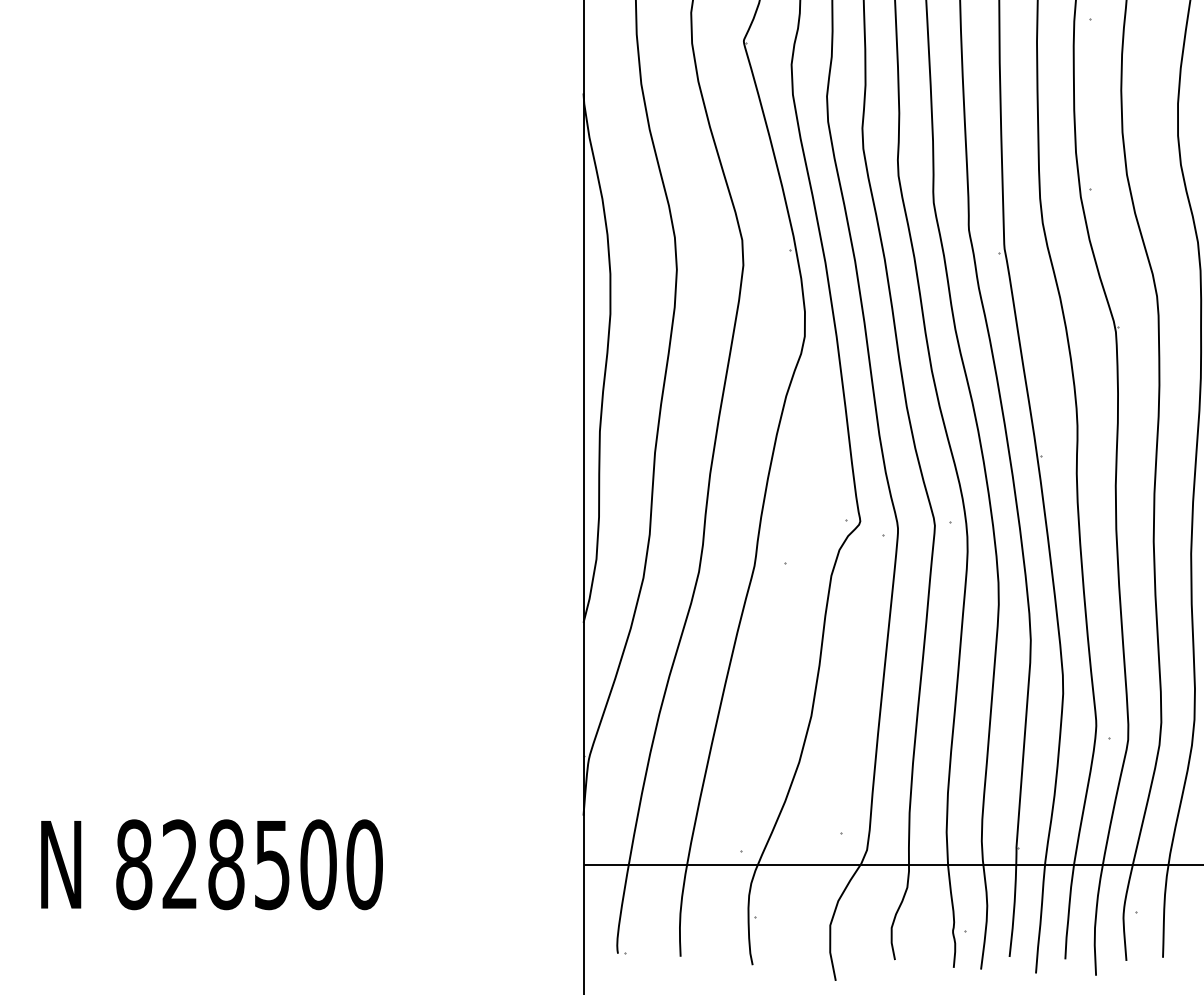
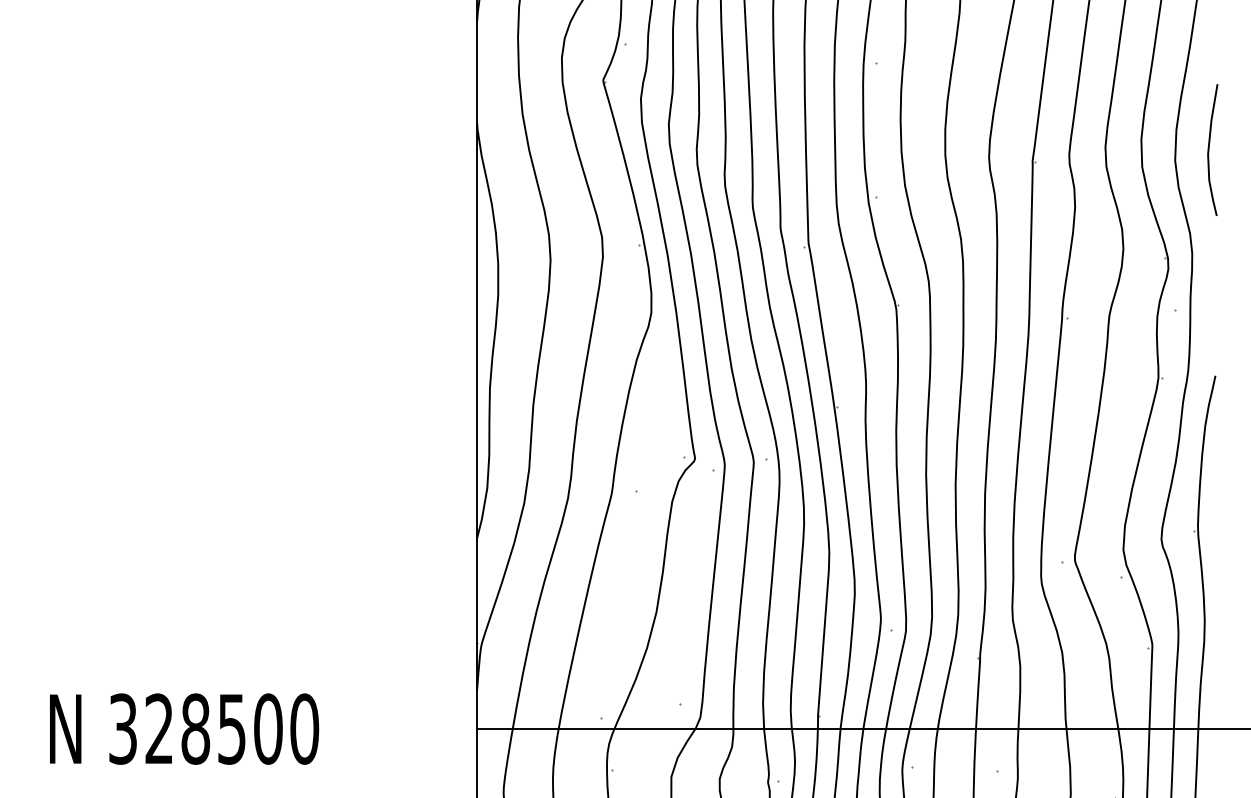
text: (134, 863) -> (123, 728), 828500 -> 328500

